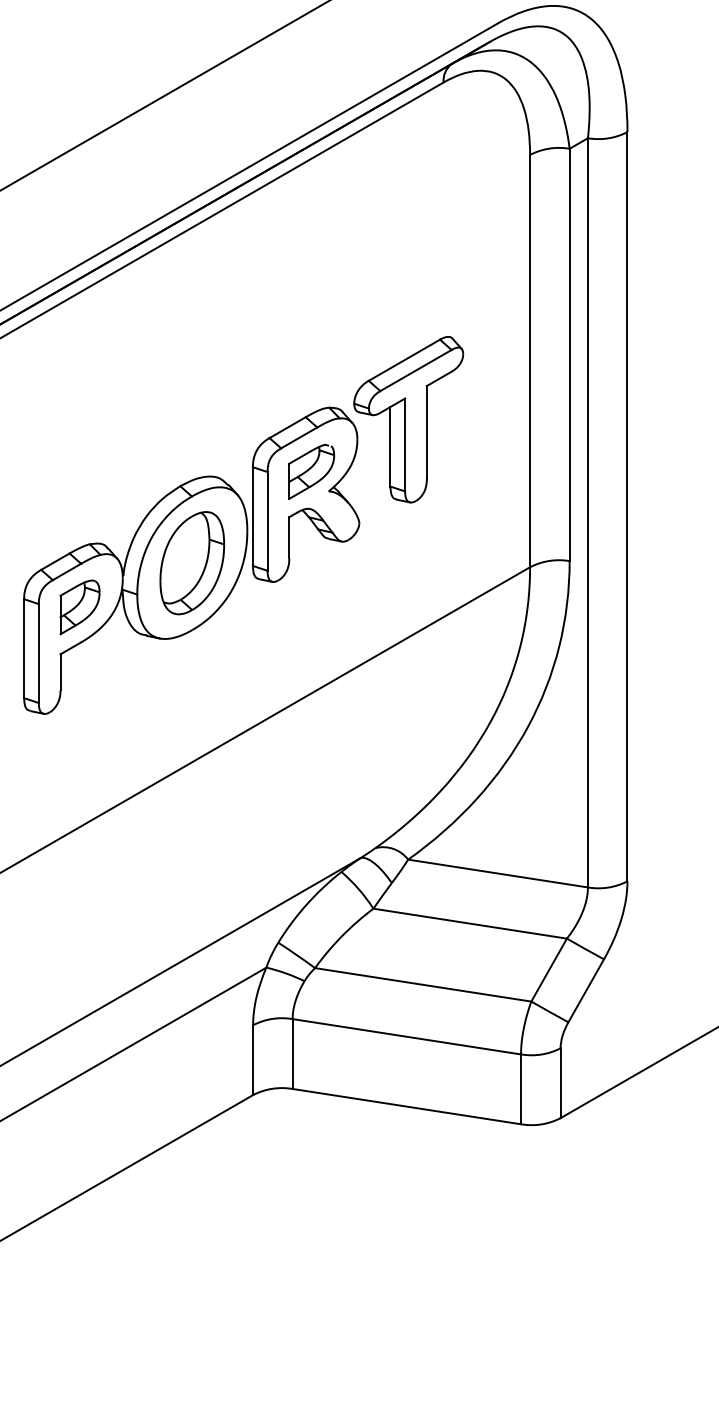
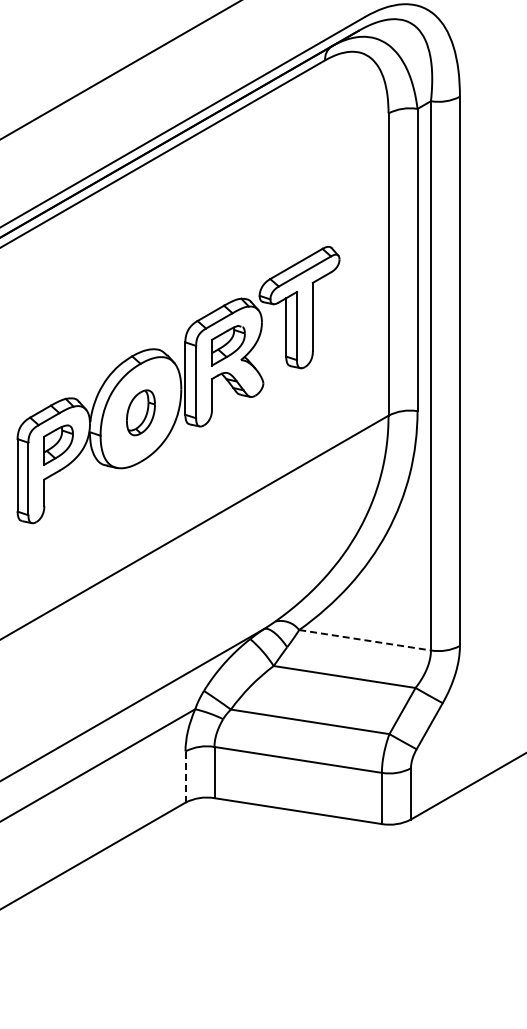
part: (191, 562) -> (140, 412), size x0.6
line: (498, 873) -> (365, 640), solid -> dashed
line: (253, 1060) -> (185, 777), solid -> dashed

